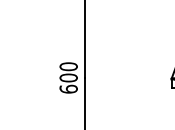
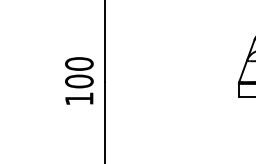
text: (68, 88) -> (79, 97), 600 -> 100

